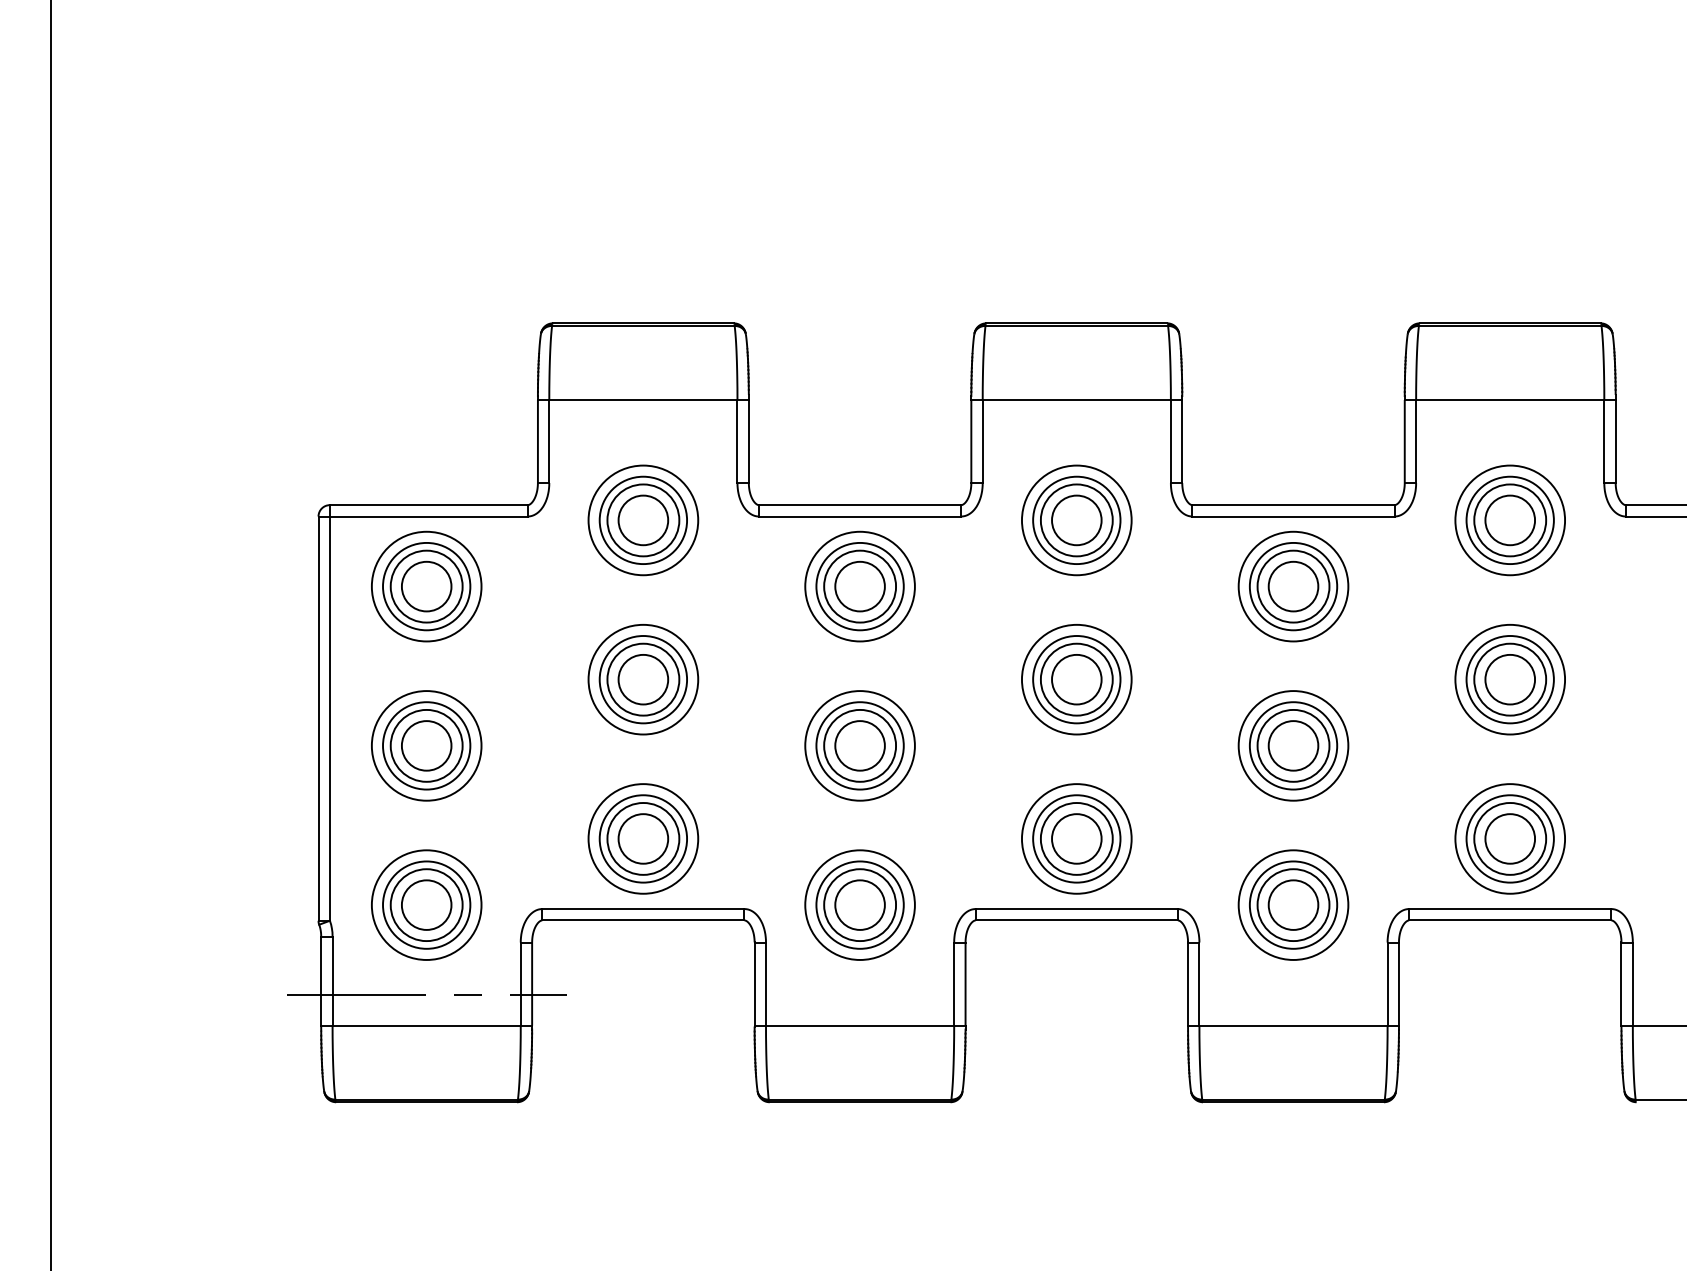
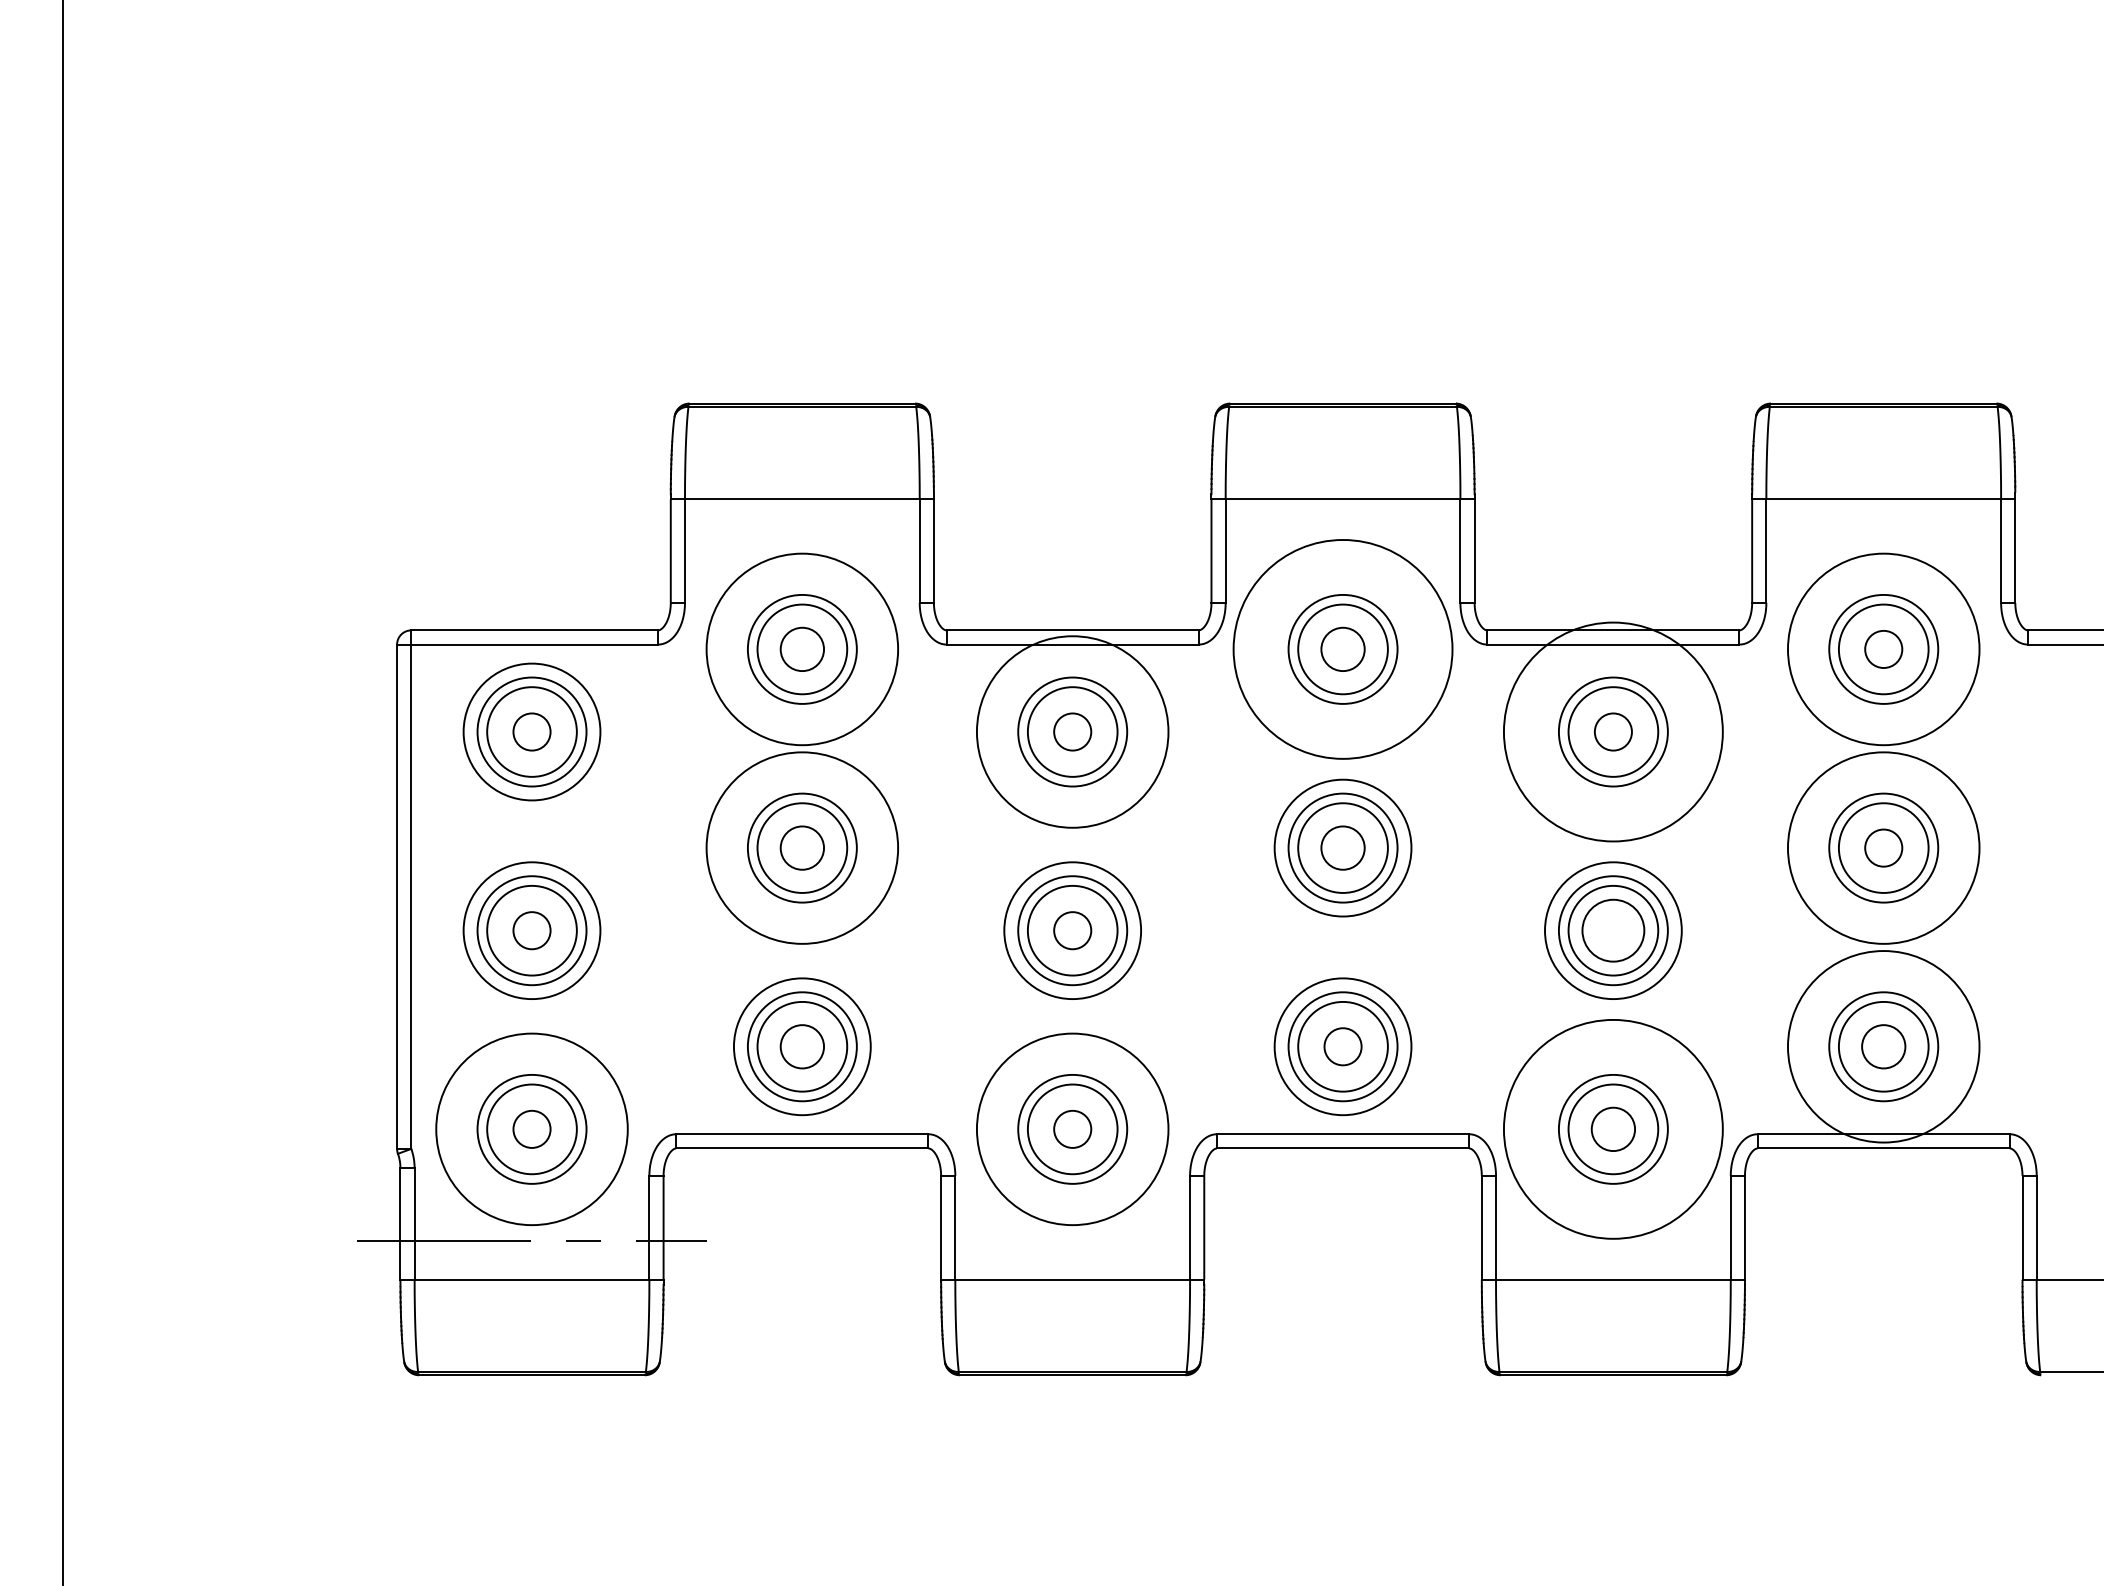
circle: (643, 520) -> (802, 649), size x0.7
circle: (643, 520) -> (802, 649), size x1.4
circle: (1076, 520) -> (1342, 649), size x0.7
circle: (1076, 520) -> (1342, 649), size x1.6
circle: (1510, 520) -> (1884, 649), size x0.6
circle: (1510, 520) -> (1884, 649), size x1.4
circle: (426, 586) -> (531, 731), size x0.6
circle: (859, 586) -> (1071, 731), size x0.6
circle: (859, 586) -> (1071, 731), size x1.4
circle: (1293, 586) -> (1613, 731), size x0.6
circle: (1293, 586) -> (1613, 731), size x1.6
circle: (643, 679) -> (802, 847), size x0.7
circle: (643, 679) -> (802, 847), size x1.4
circle: (1076, 679) -> (1342, 847), size x0.7
circle: (1510, 679) -> (1884, 847), size x0.6
circle: (1510, 679) -> (1884, 847), size x1.4
circle: (426, 745) -> (531, 930), size x0.6
circle: (859, 745) -> (1071, 930), size x0.6
circle: (643, 838) -> (802, 1046), size x0.7
circle: (1076, 838) -> (1342, 1046), size x0.6
circle: (1510, 838) -> (1884, 1046), size x0.7
circle: (1510, 838) -> (1884, 1046), size x1.4
circle: (426, 904) -> (531, 1128), size x0.6
circle: (426, 904) -> (531, 1128), size x1.4
circle: (859, 904) -> (1071, 1128), size x0.6
circle: (859, 904) -> (1071, 1128), size x1.4
circle: (1293, 904) -> (1613, 1128), size x0.7
circle: (1293, 904) -> (1613, 1128), size x1.6

